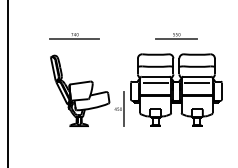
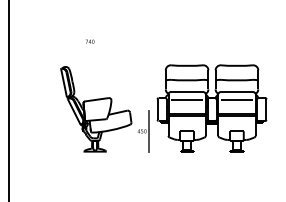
part: (176, 36) -> (212, 43), removed
line: (74, 39) -> (89, 47), removed

